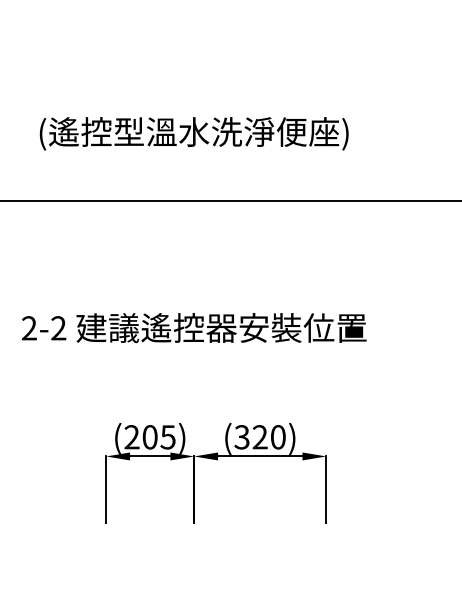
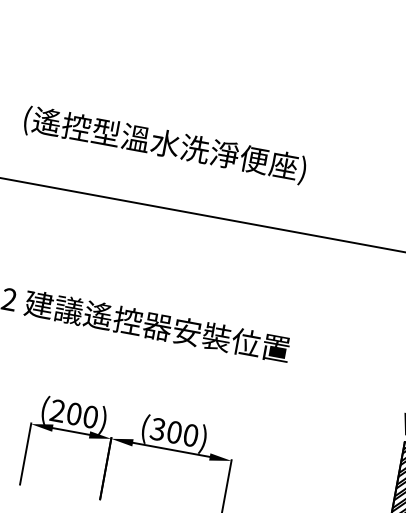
text: (167, 437) -> (90, 417), (205) -> (200)
text: (259, 437) -> (173, 432), (320) -> (300)

